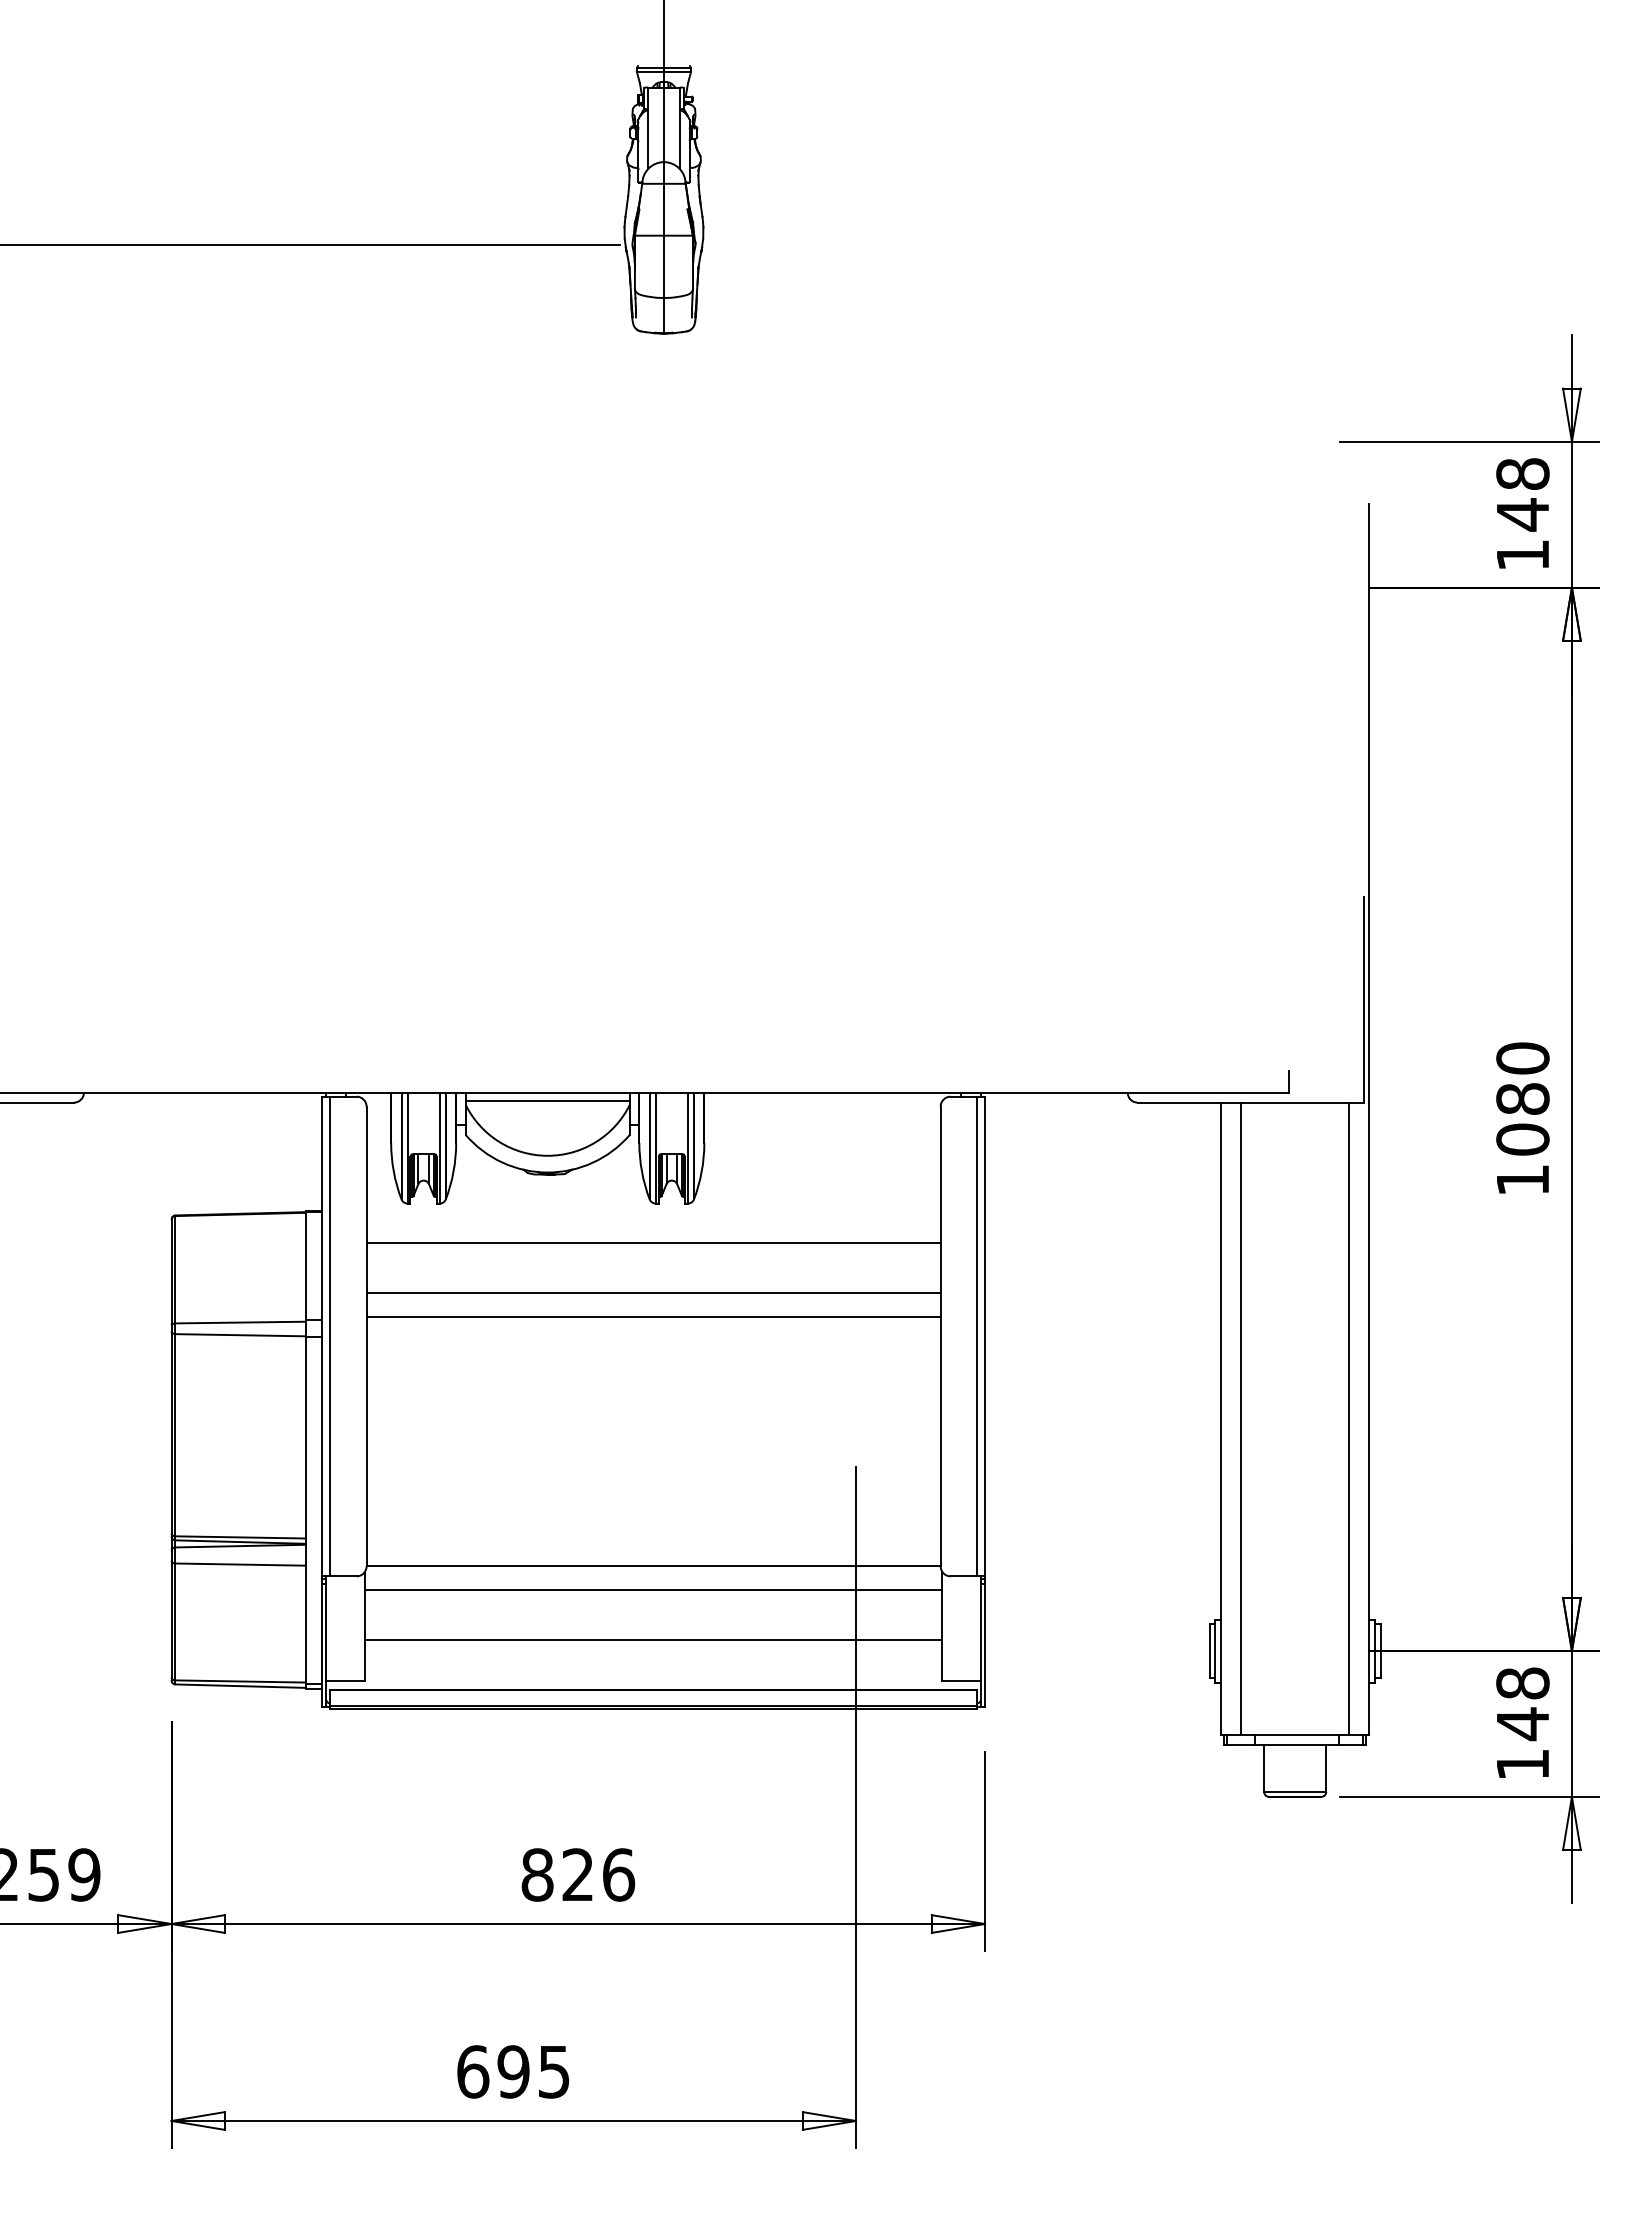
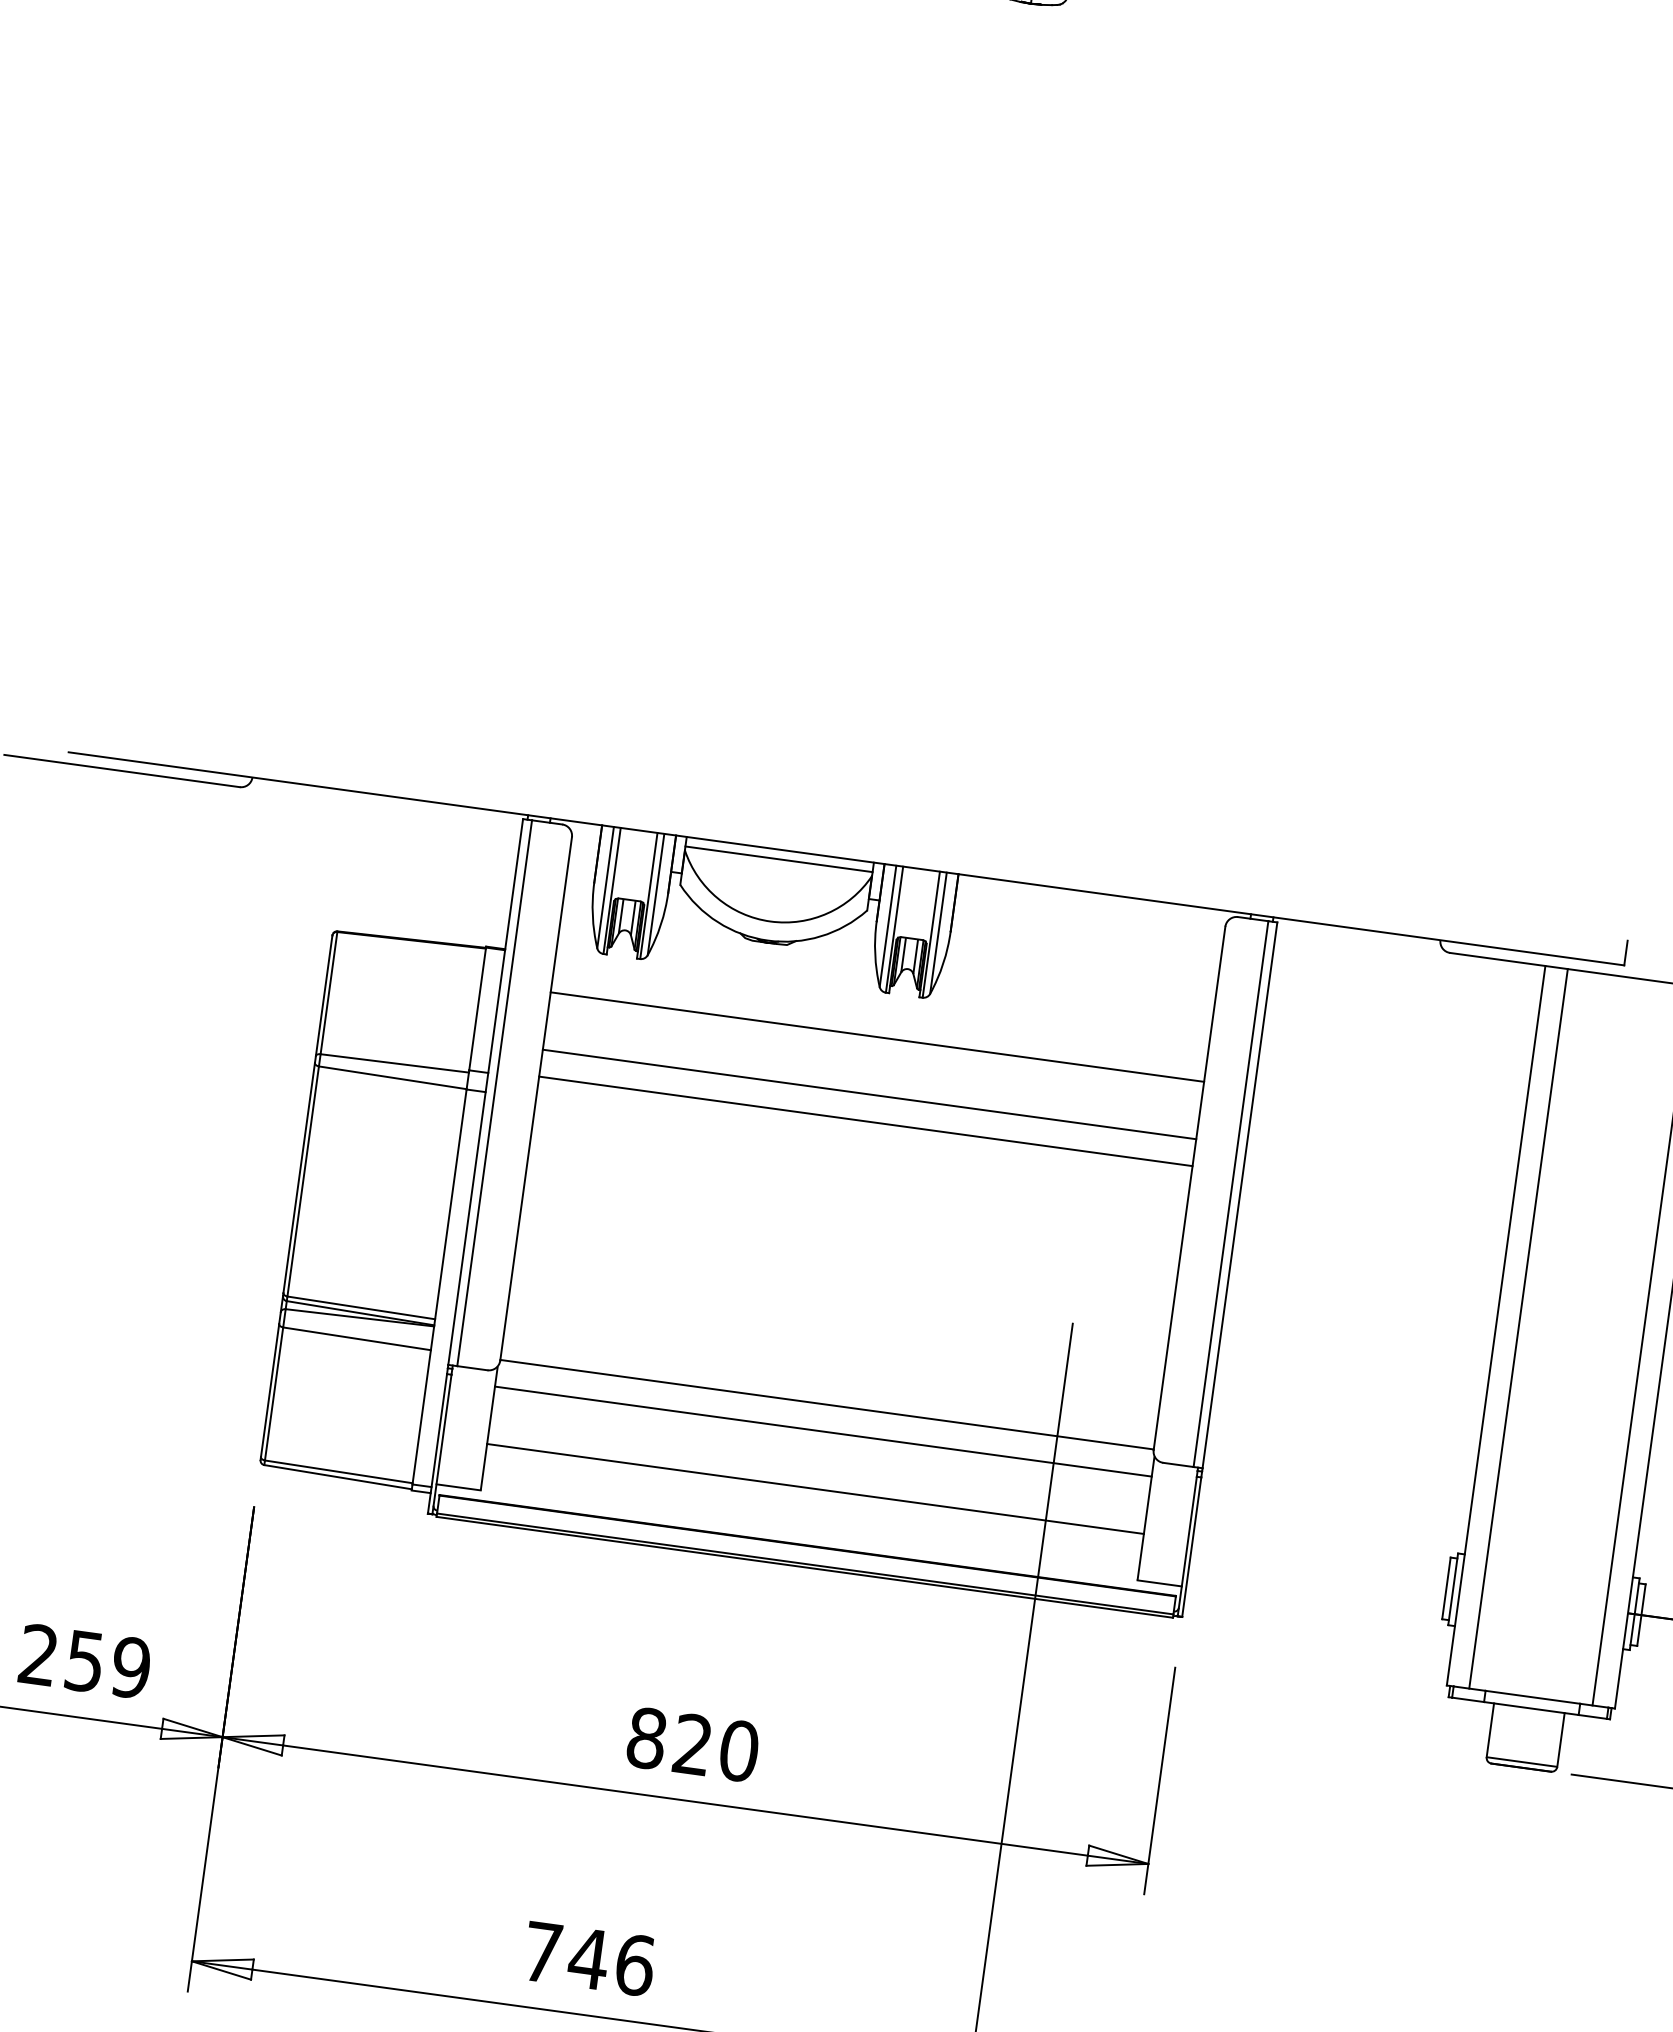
text: (618, 1874) -> (738, 1750), 826 -> 820
text: (513, 2071) -> (588, 1958), 695 -> 746

